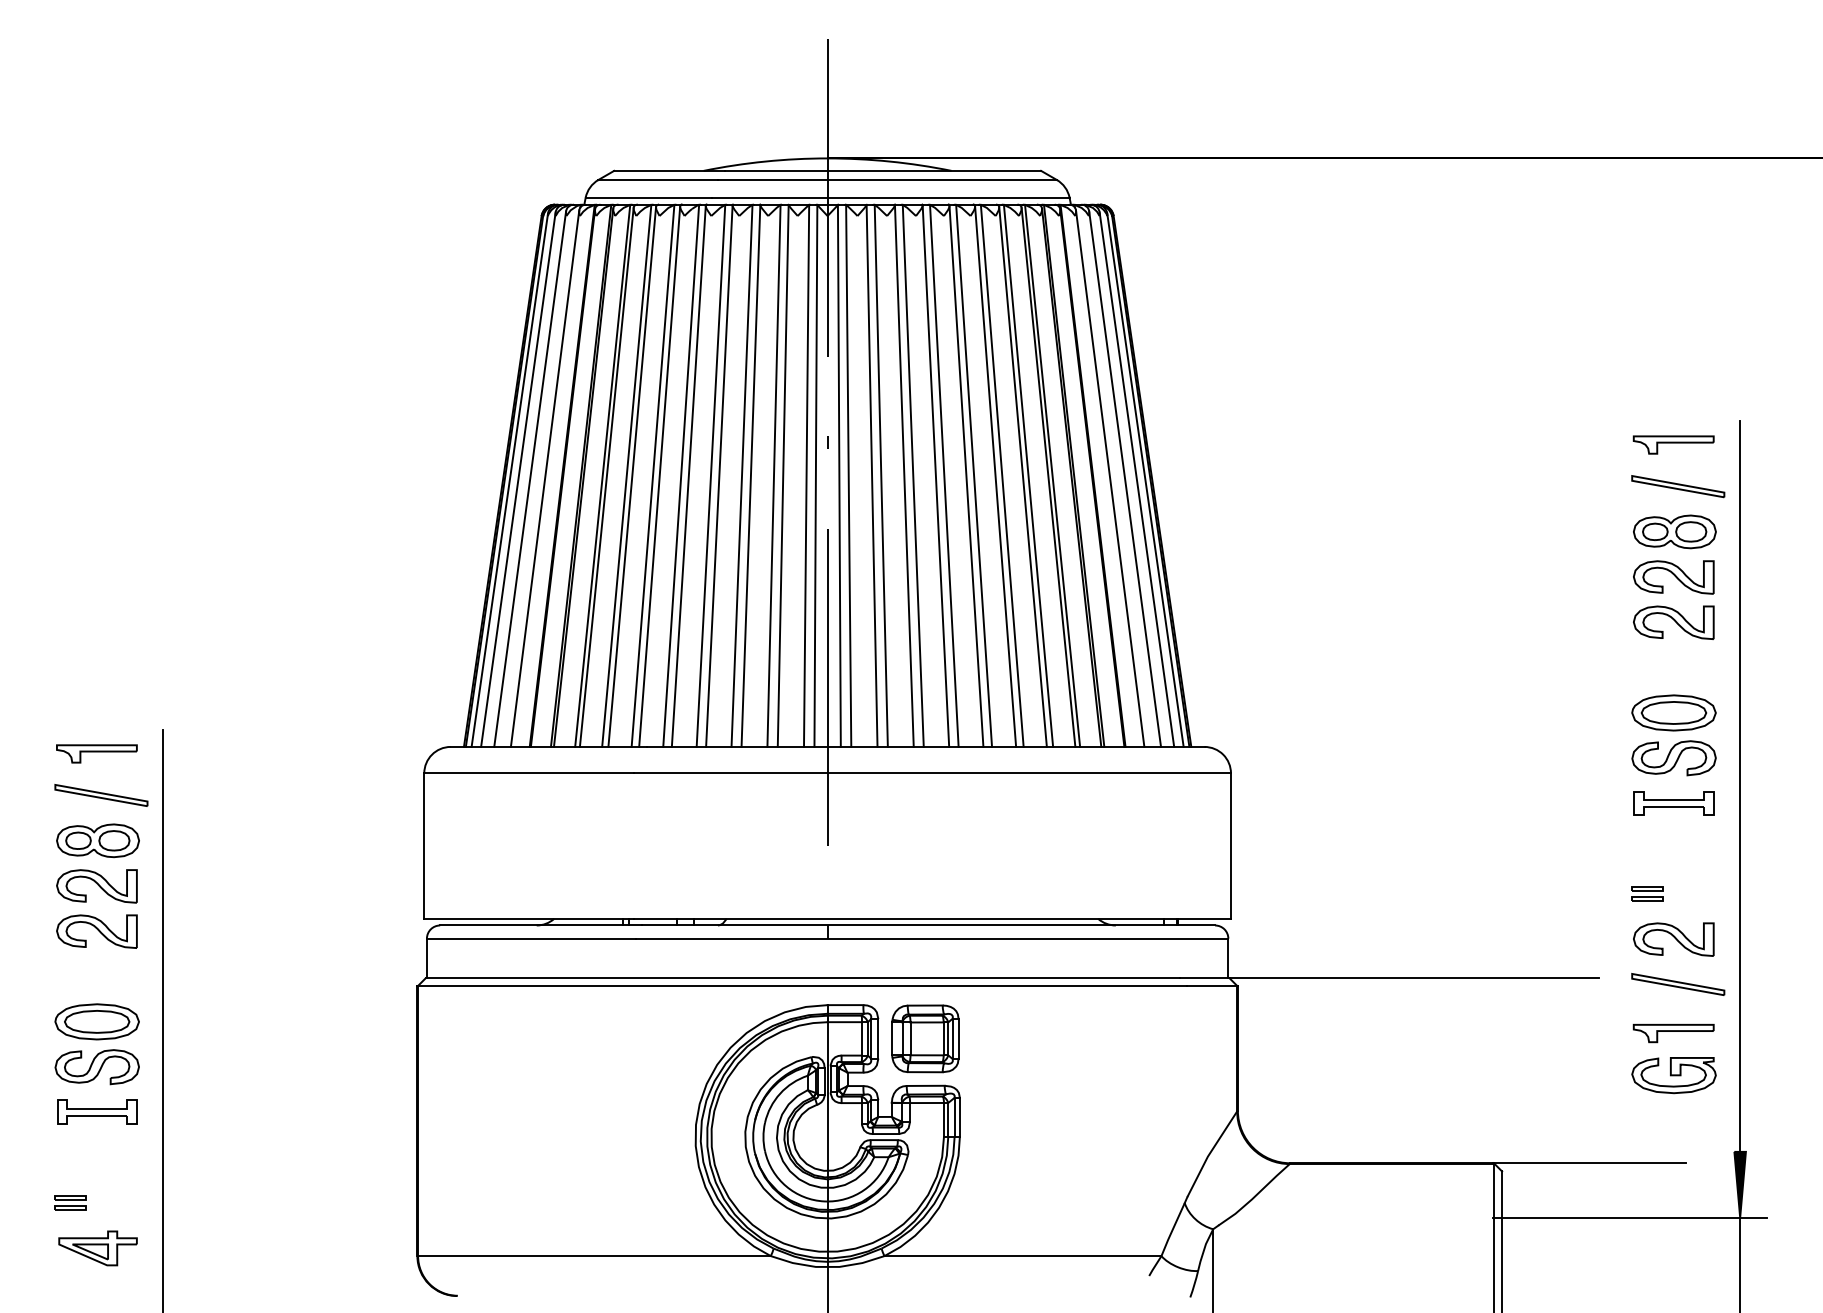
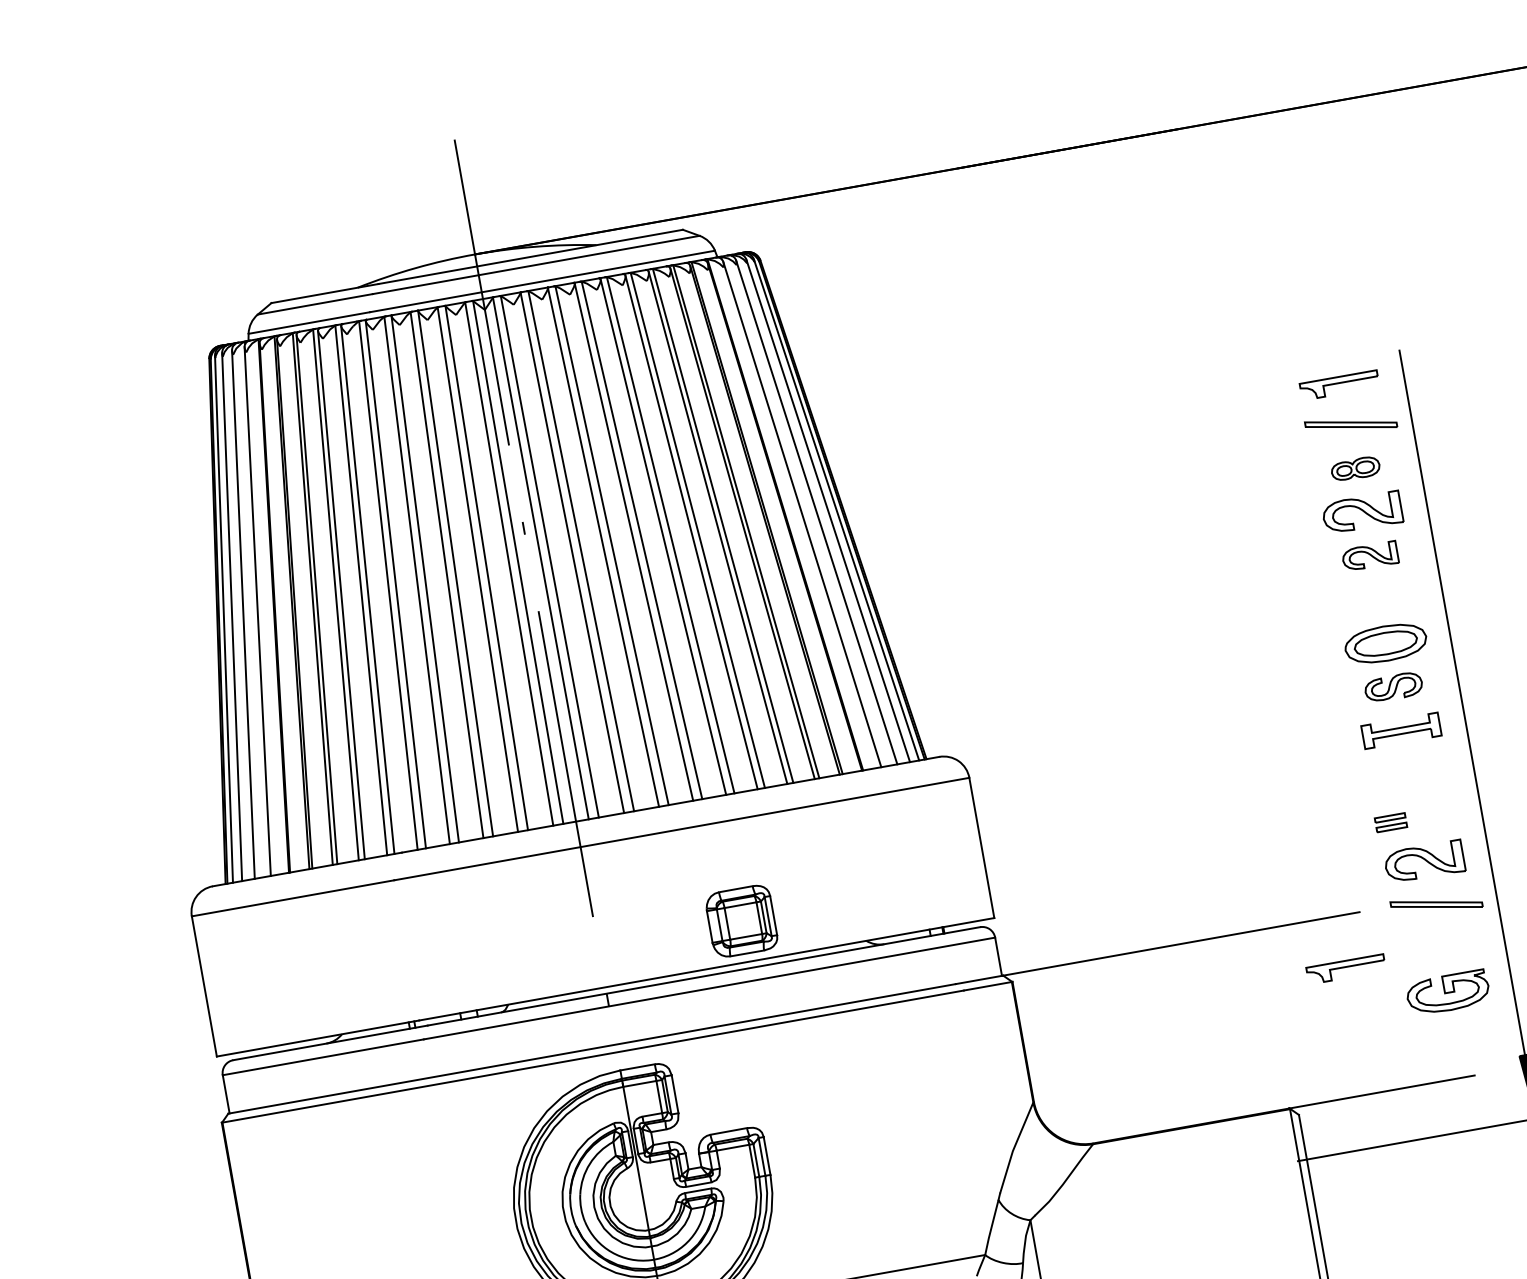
part: (1674, 531) -> (1355, 468), size x0.6
part: (1673, 622) -> (1369, 556), size x0.7
part: (1673, 758) -> (1393, 687), size x0.7
part: (1673, 1033) -> (1345, 969), moved
part: (925, 1038) -> (741, 920), moved

